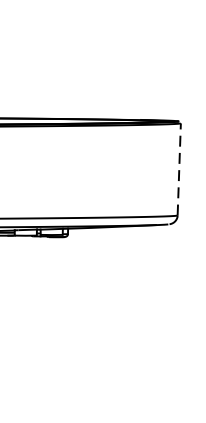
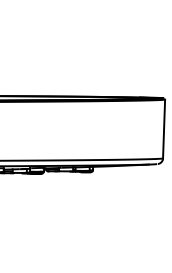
line: (179, 168) -> (164, 128), dashed -> solid

